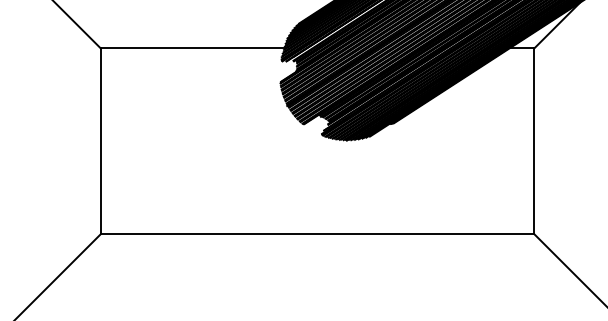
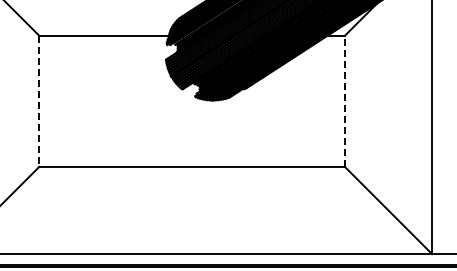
line: (533, 140) -> (344, 100), solid -> dashed
line: (100, 141) -> (39, 101), solid -> dashed

